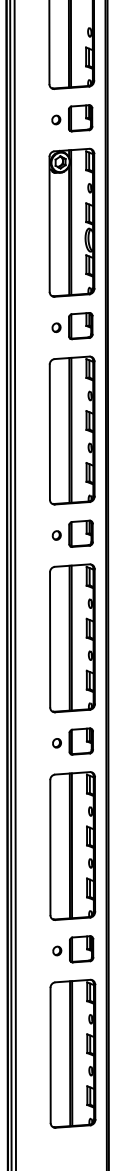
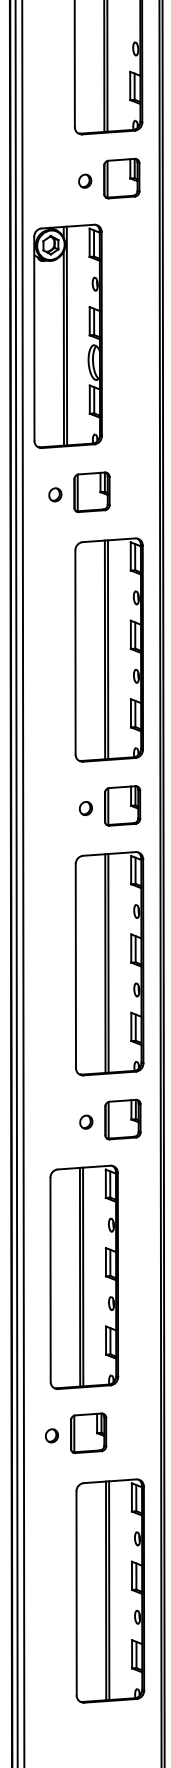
part: (71, 222) -> (67, 335), moved
part: (72, 326) -> (79, 492), moved
part: (72, 845) -> (83, 1276), moved
part: (73, 949) -> (76, 1433), moved

